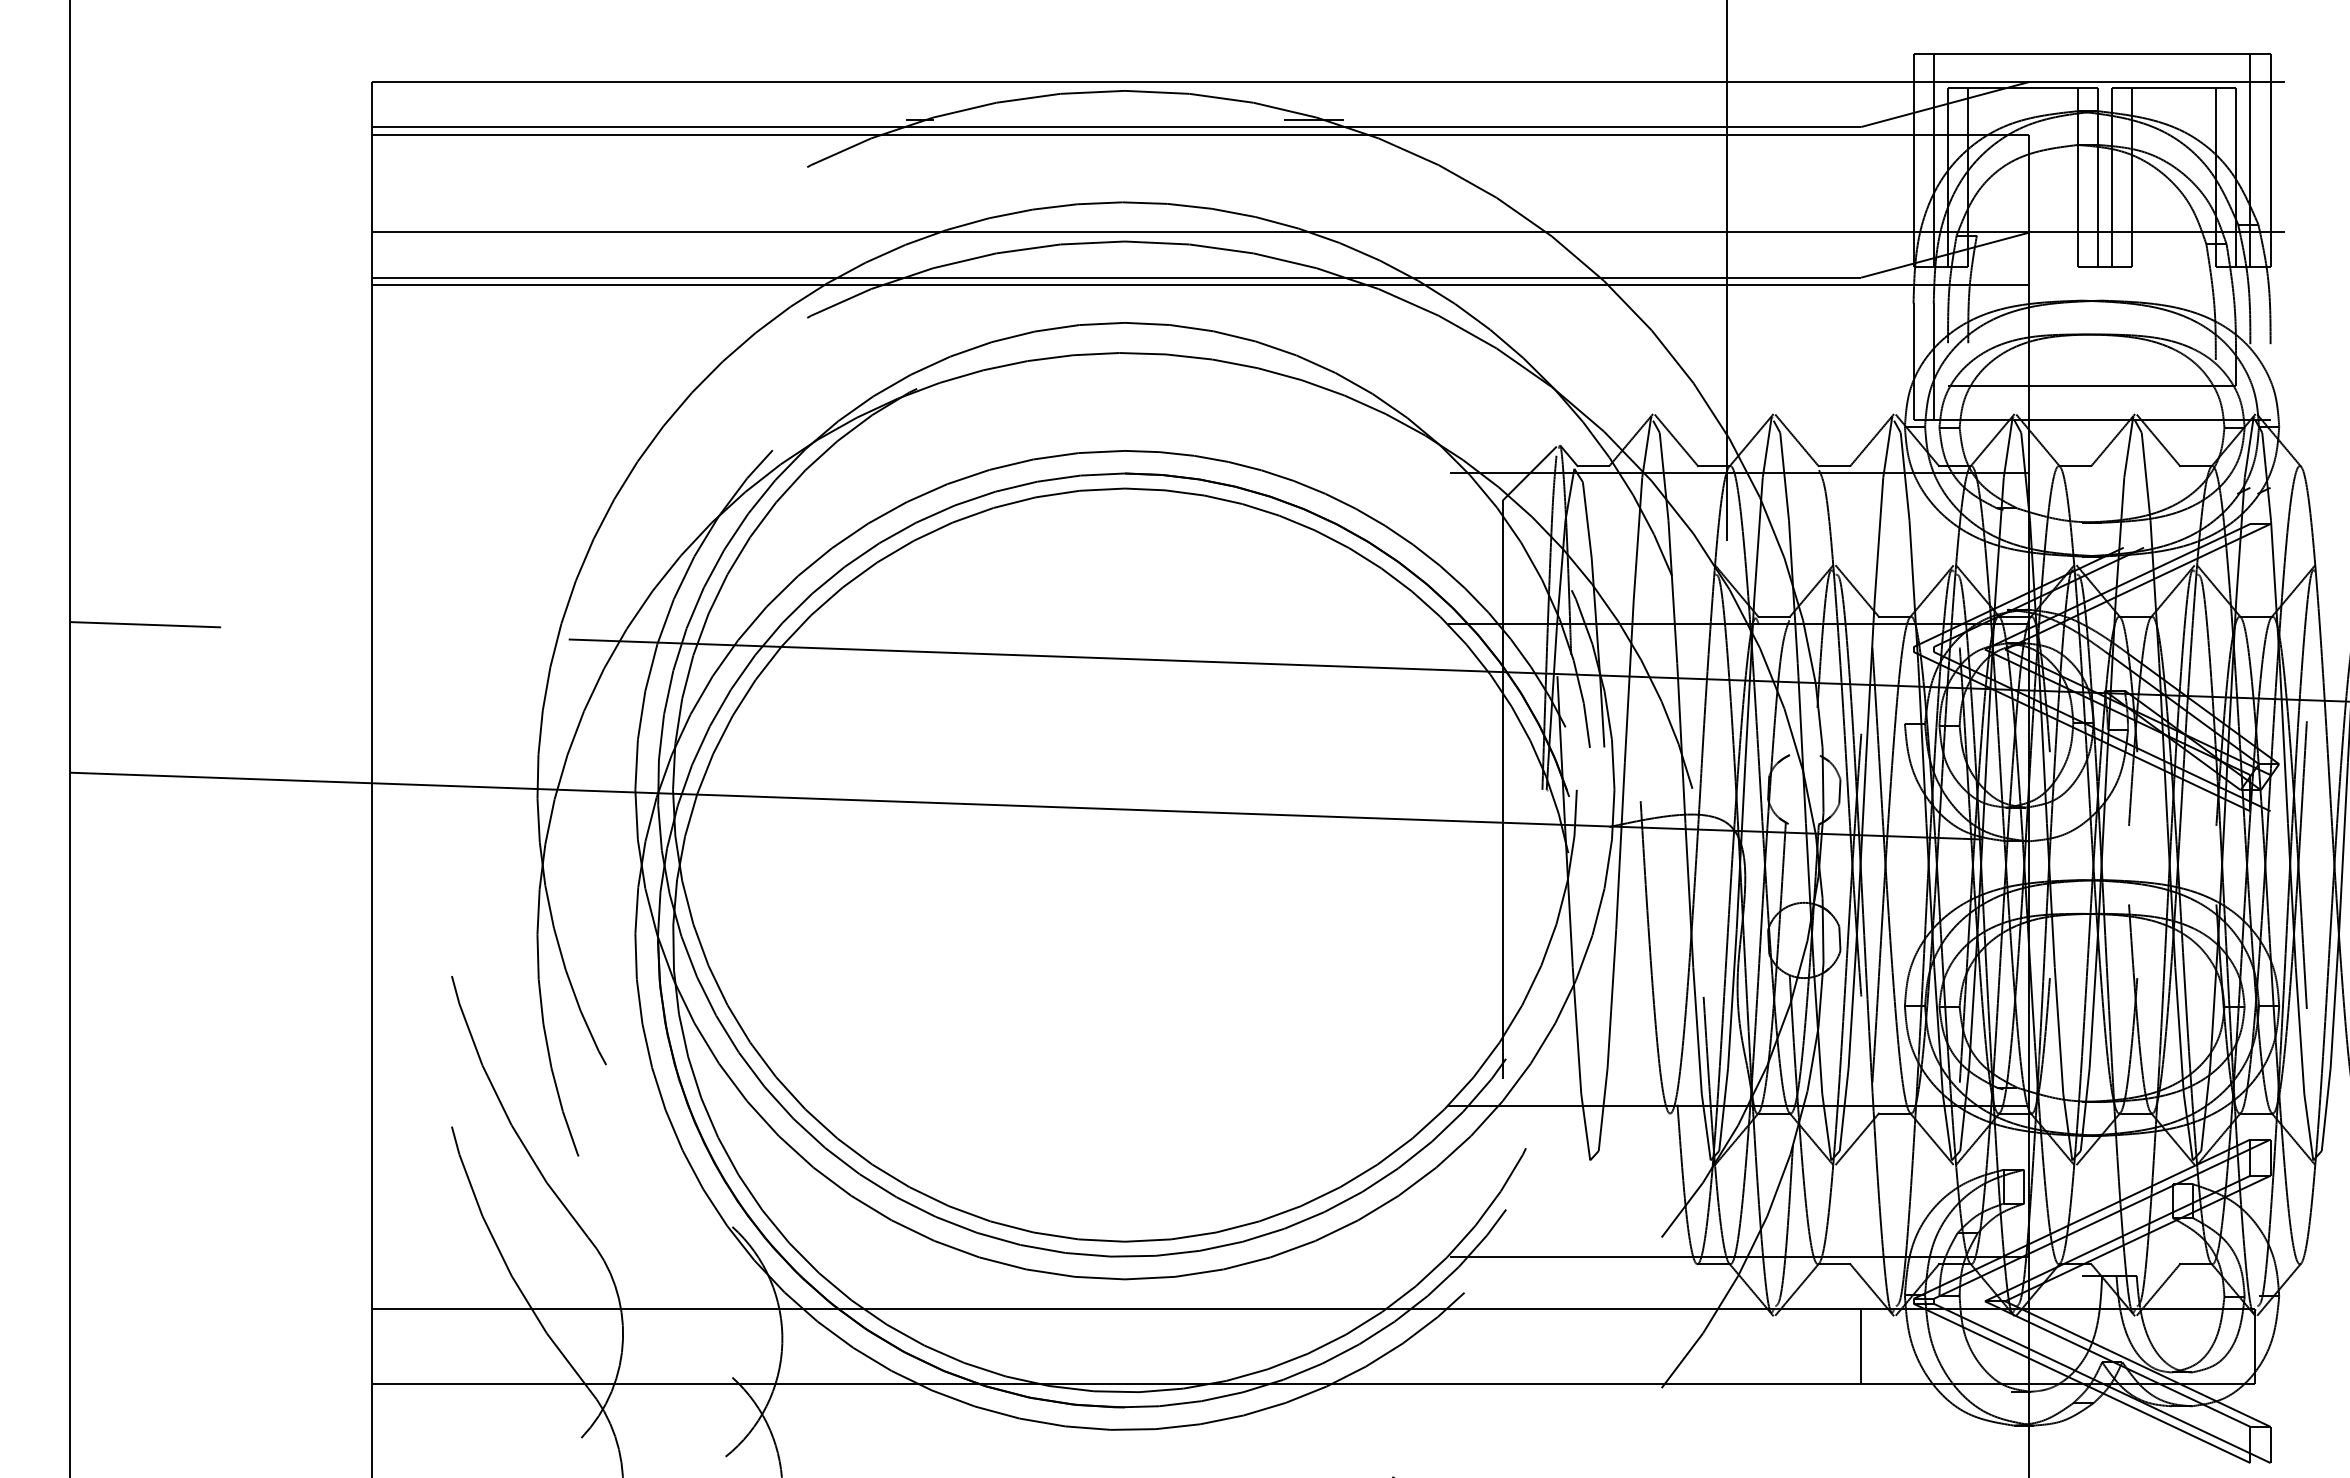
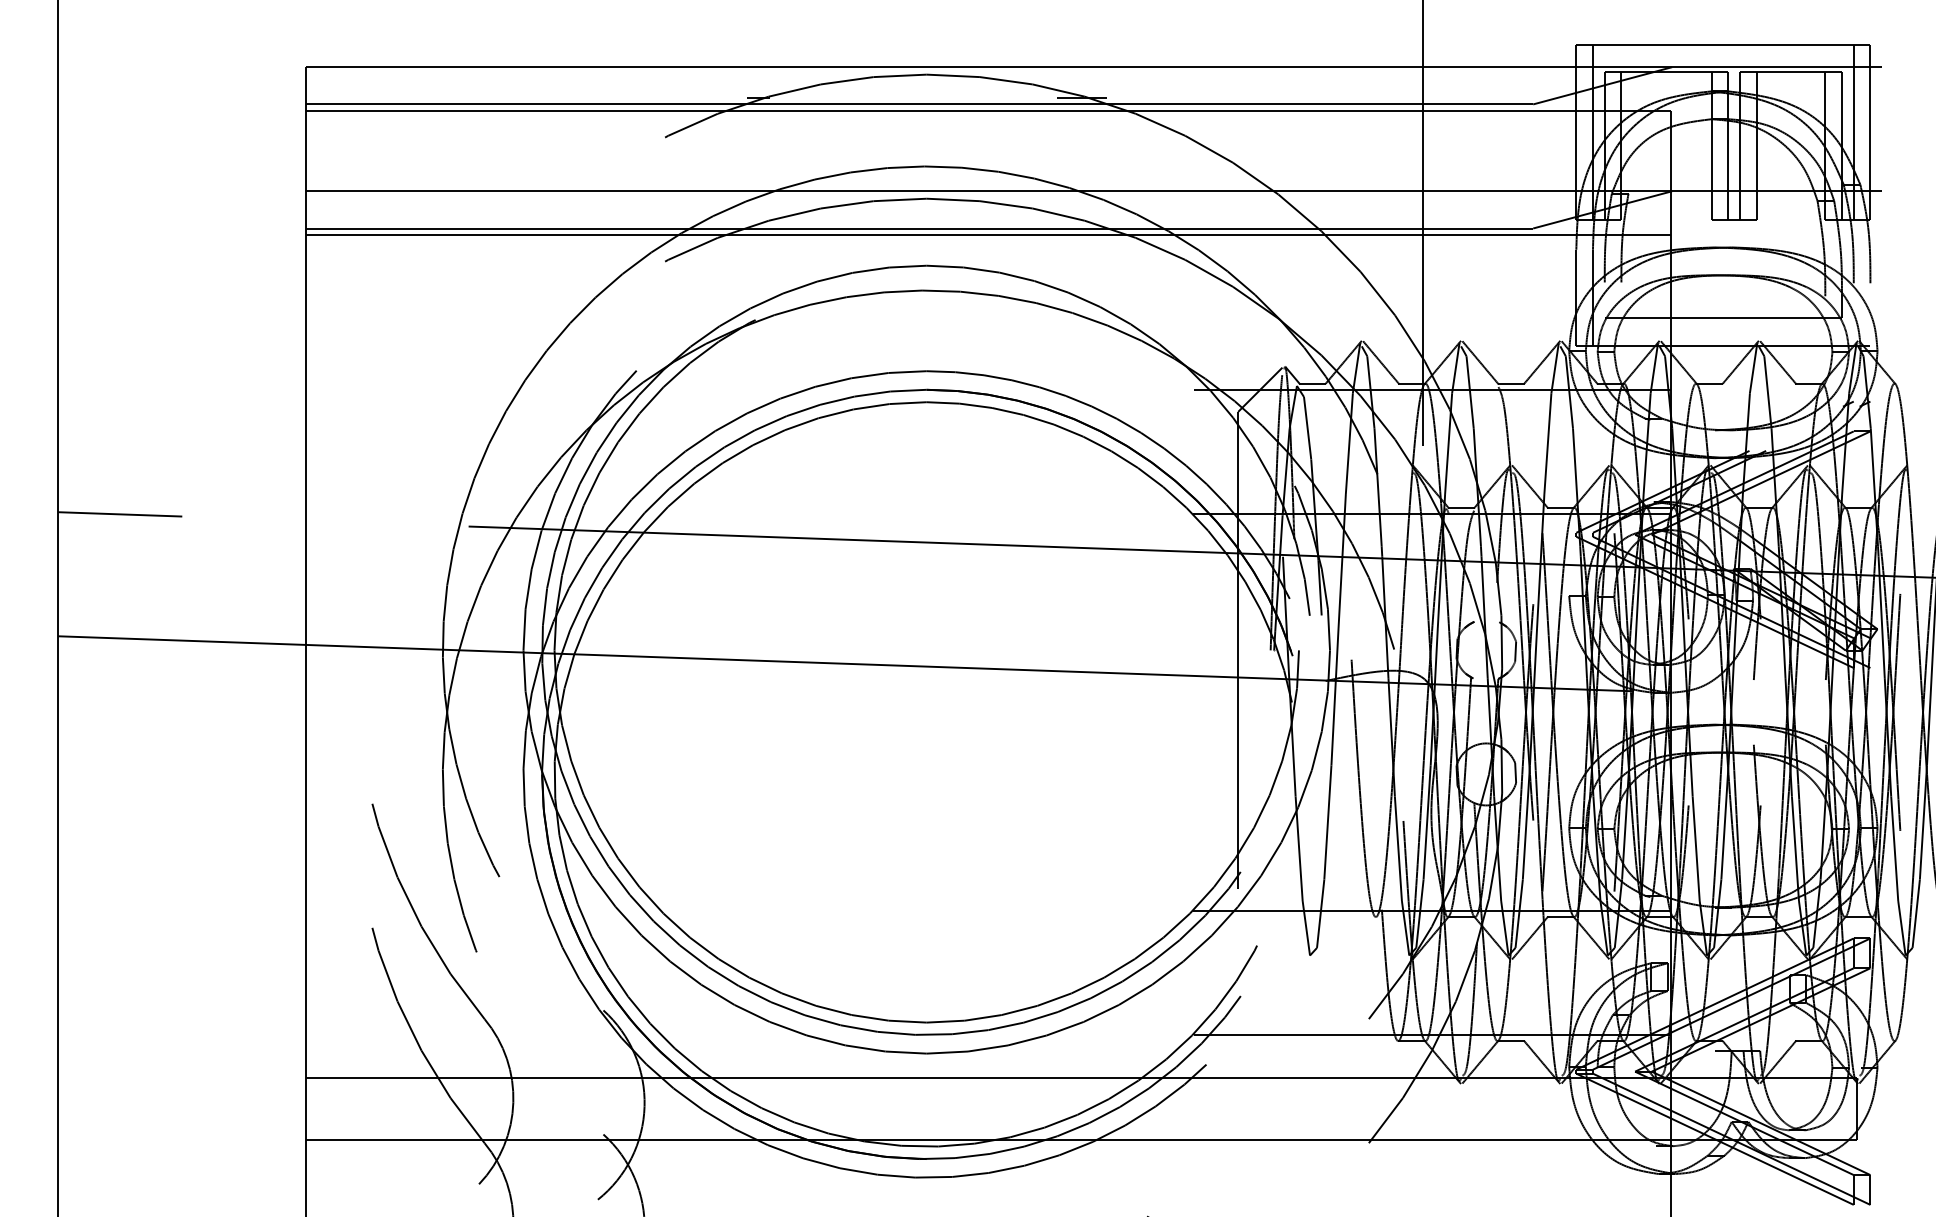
line: (1861, 1345) -> (1533, 1108), removed

